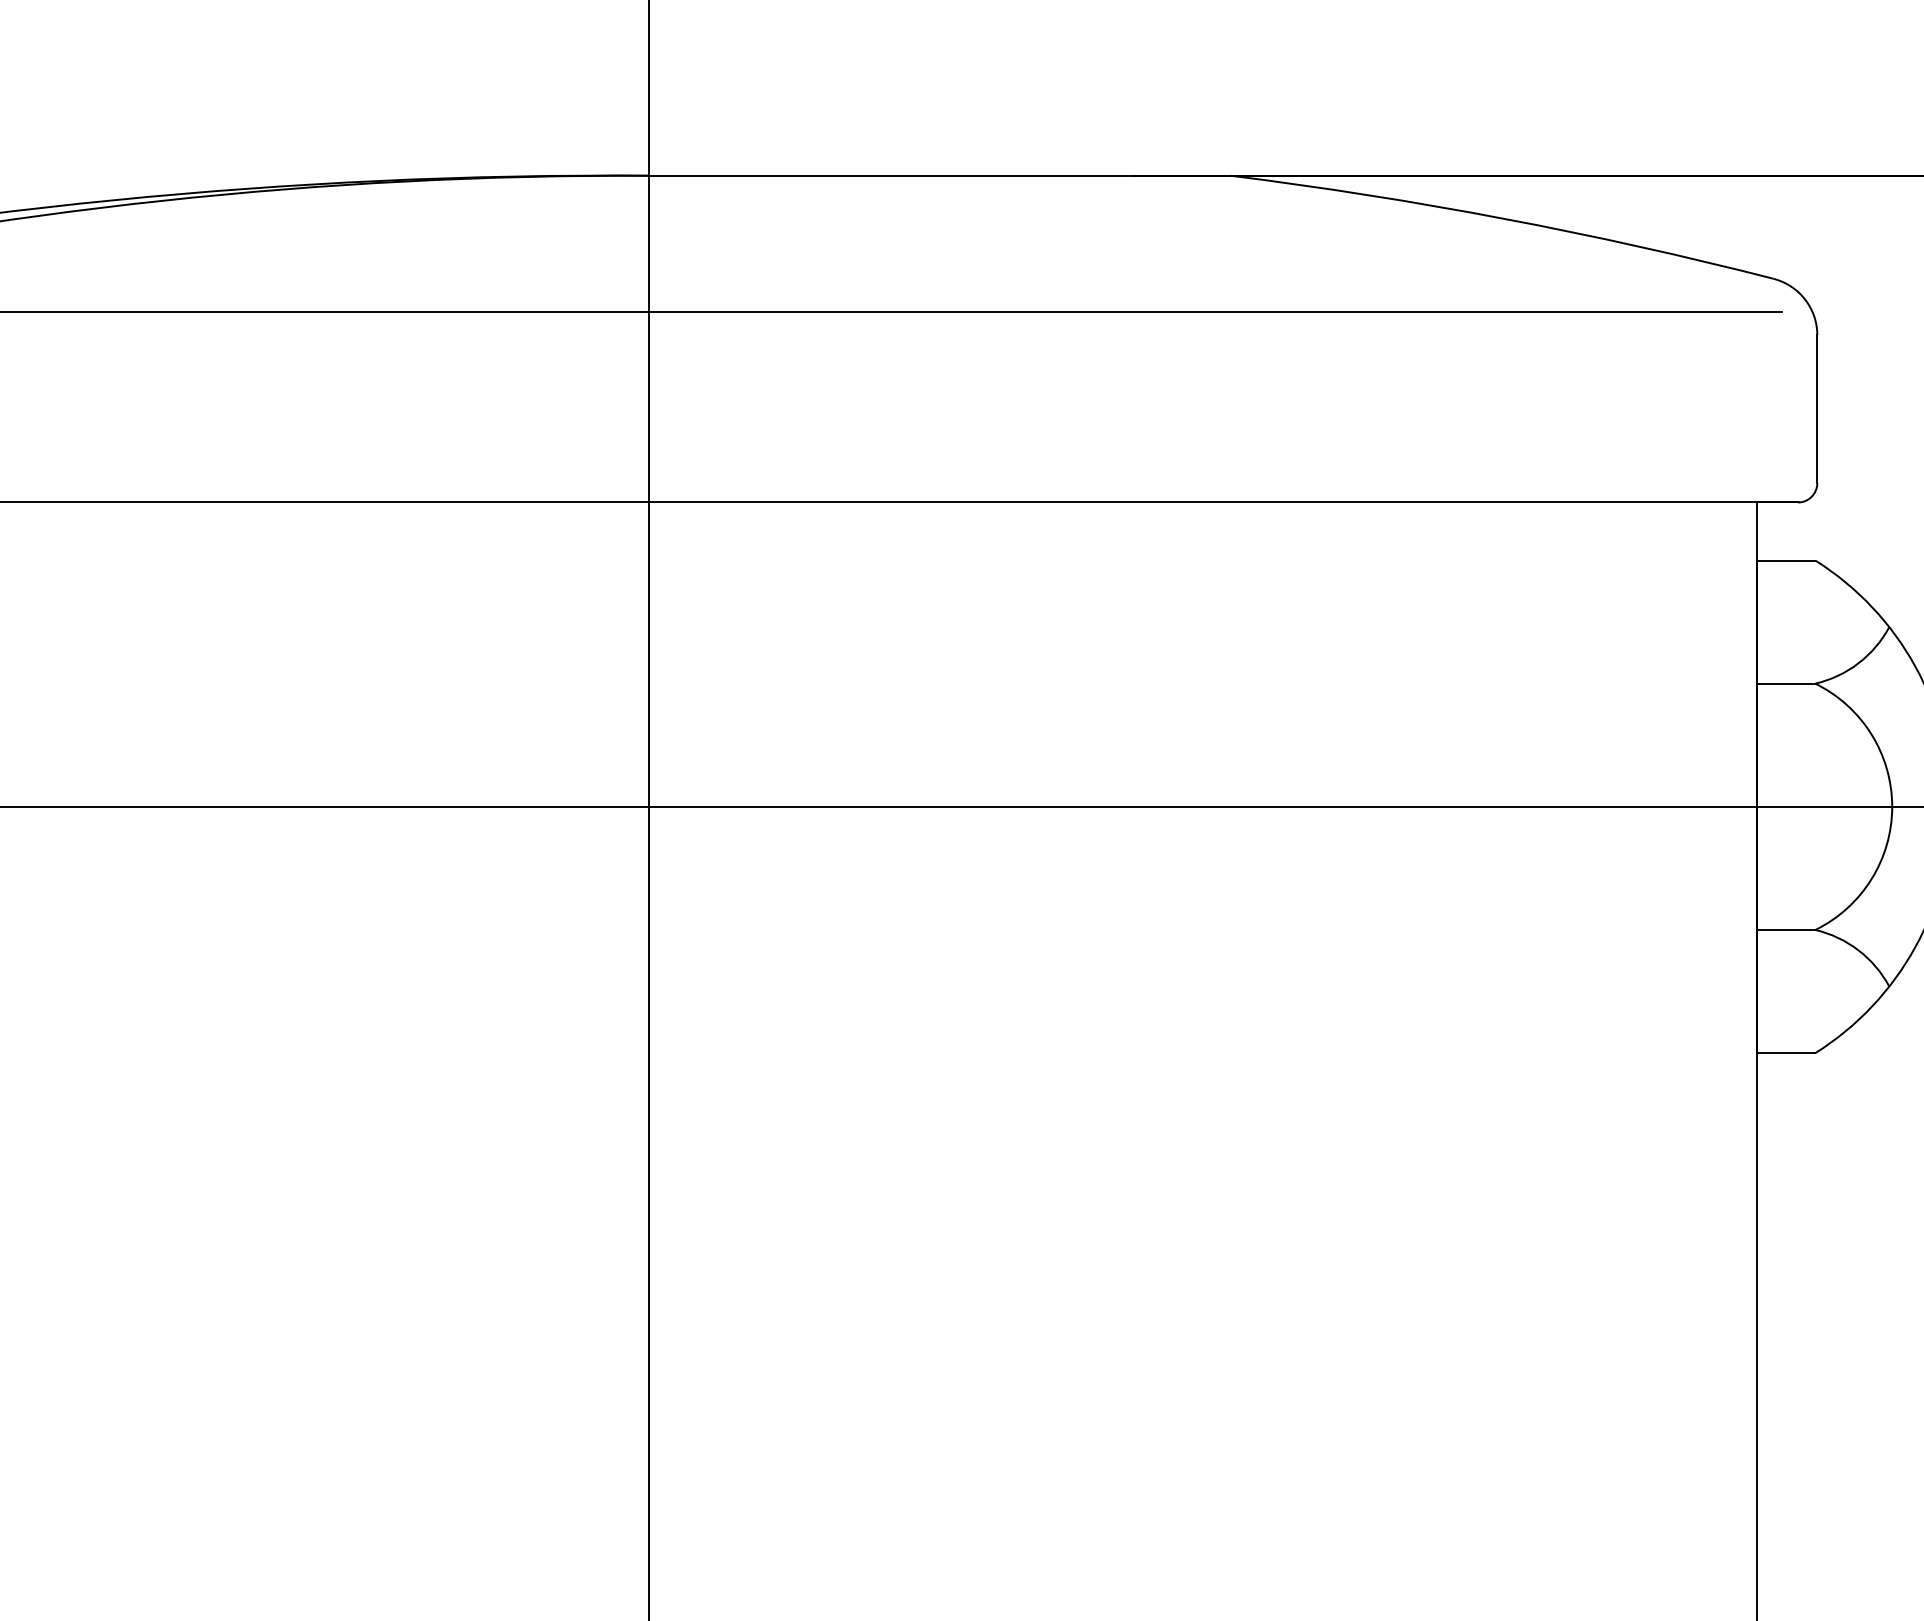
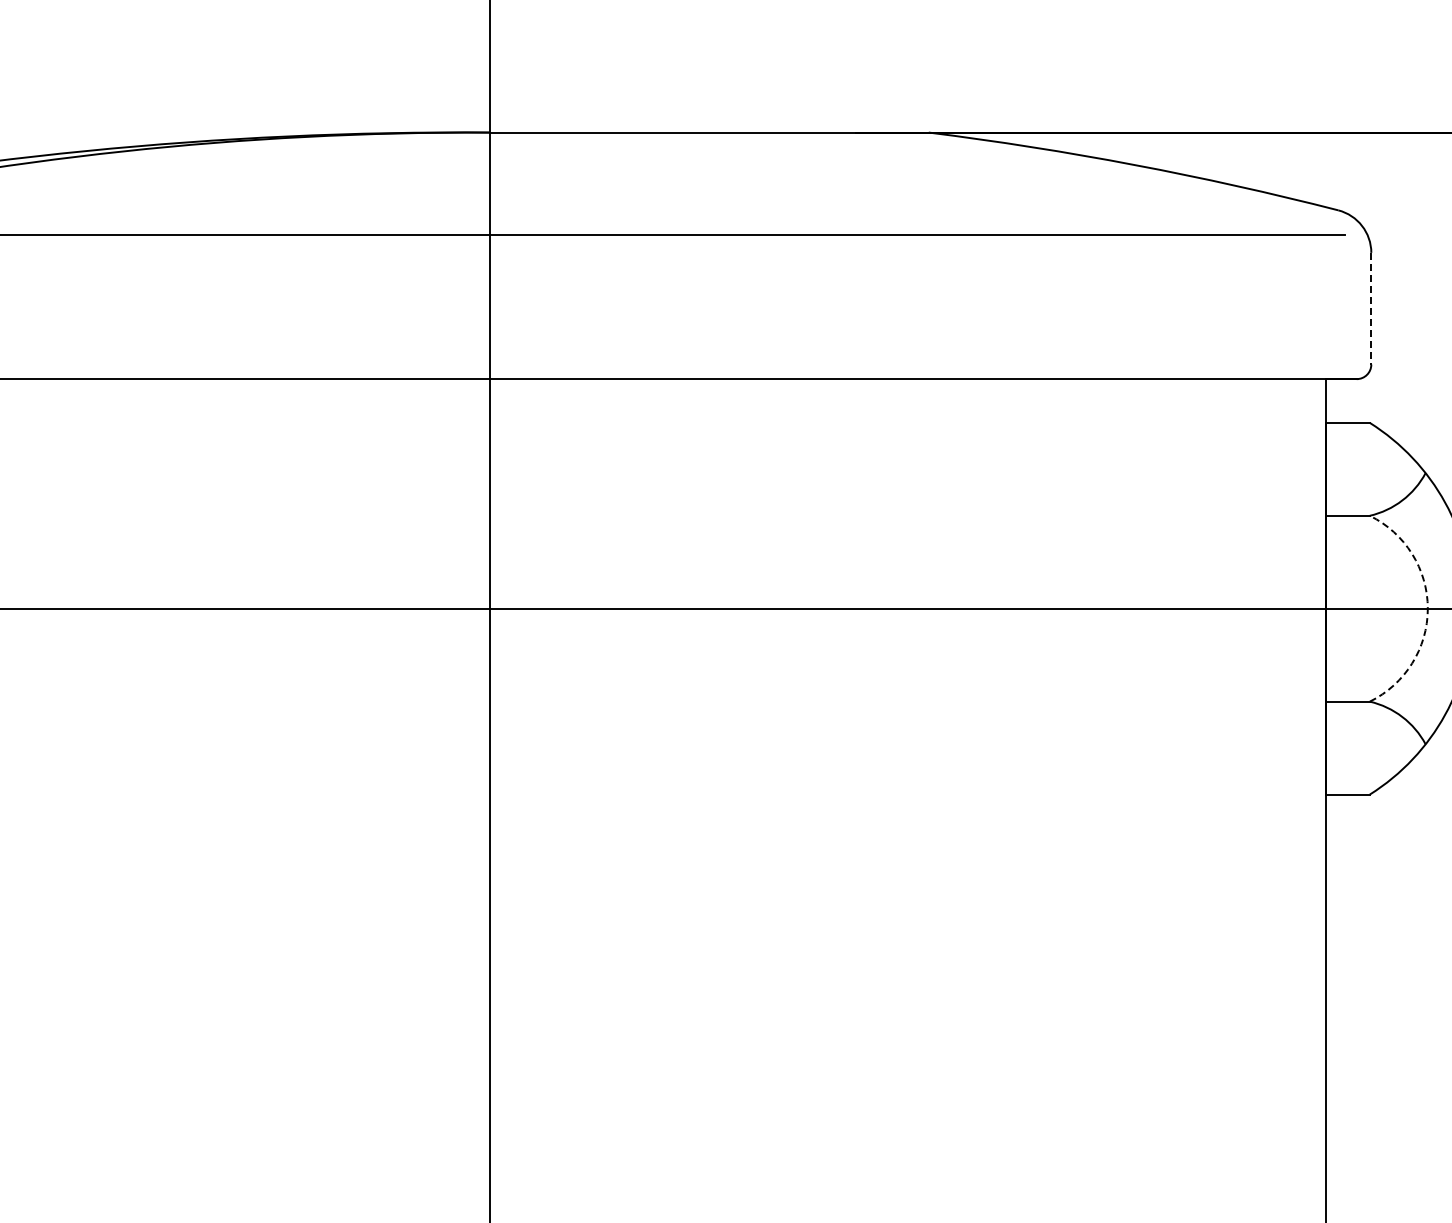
line: (1817, 408) -> (1371, 308), solid -> dashed
arc: (1891, 806) -> (1427, 608), solid -> dashed

